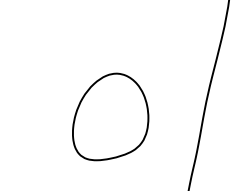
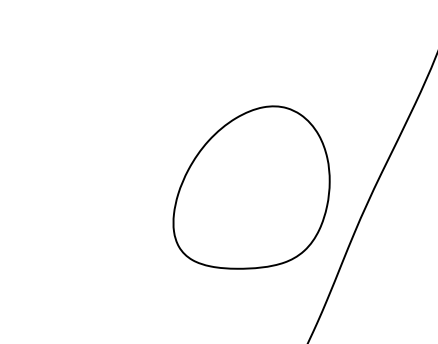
part: (110, 116) -> (254, 187), moved

